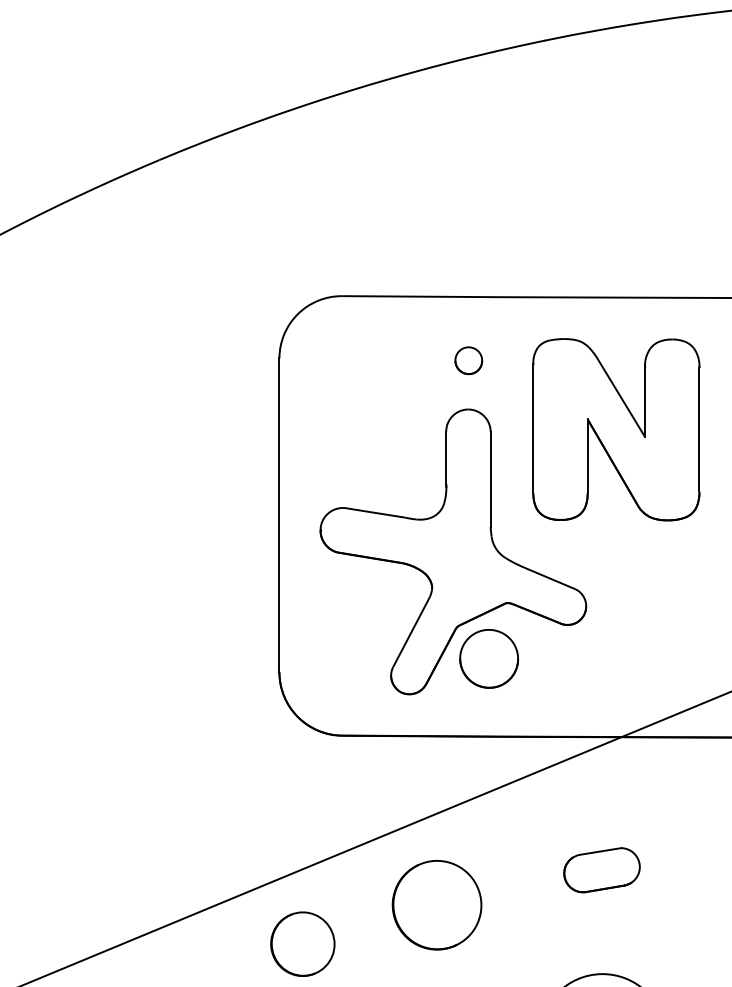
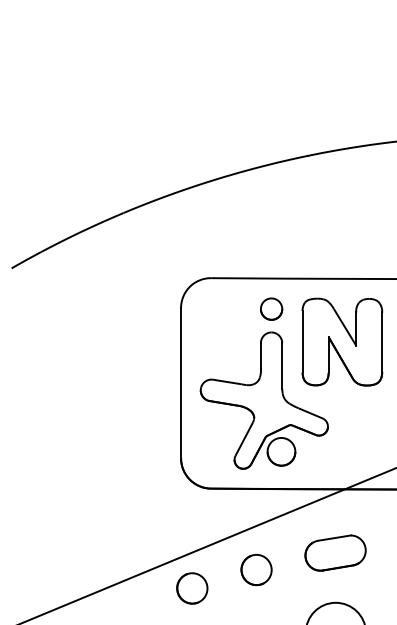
part: (468, 359) -> (271, 308), size x1.67
part: (601, 869) -> (335, 552), size x1.67
part: (436, 906) -> (256, 570), size x0.71

